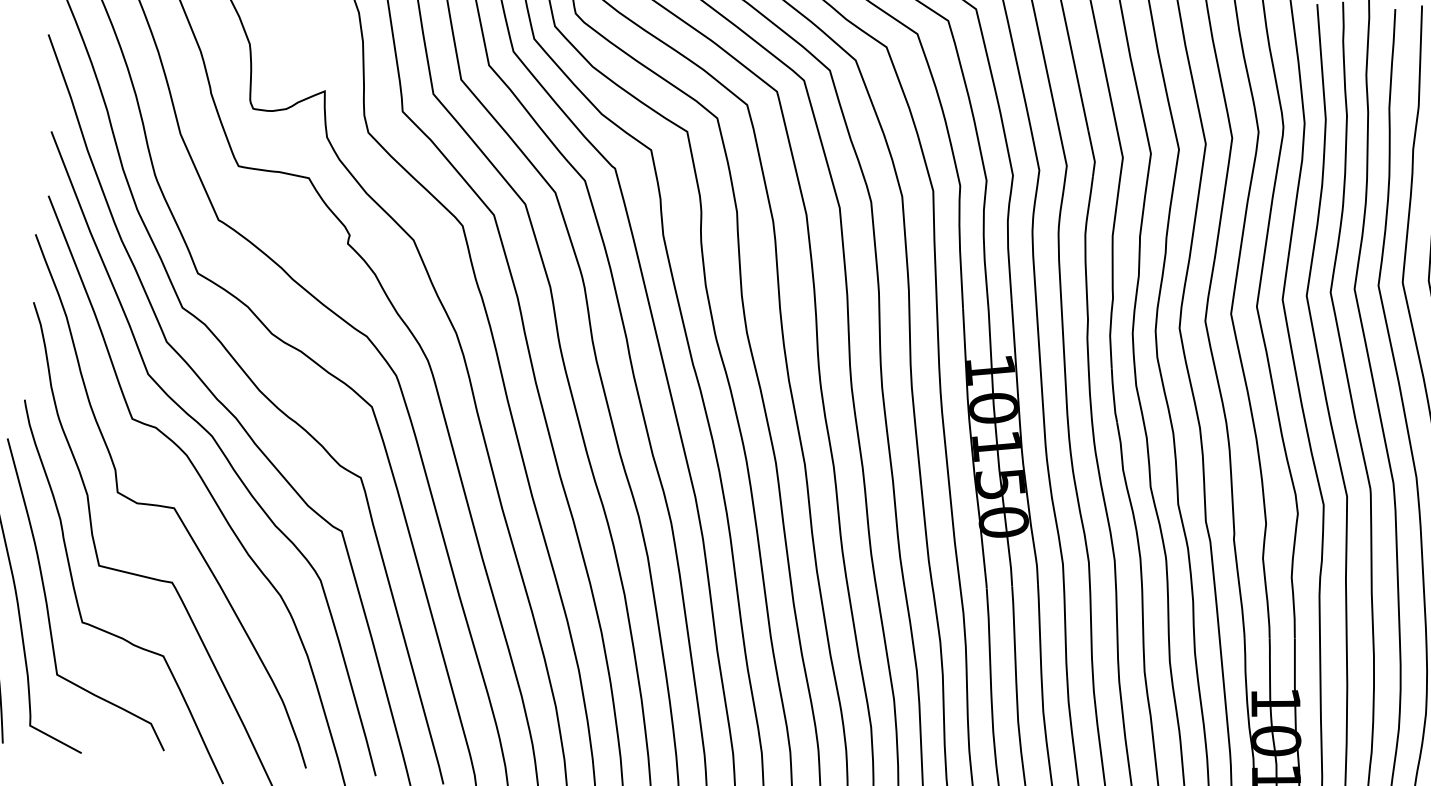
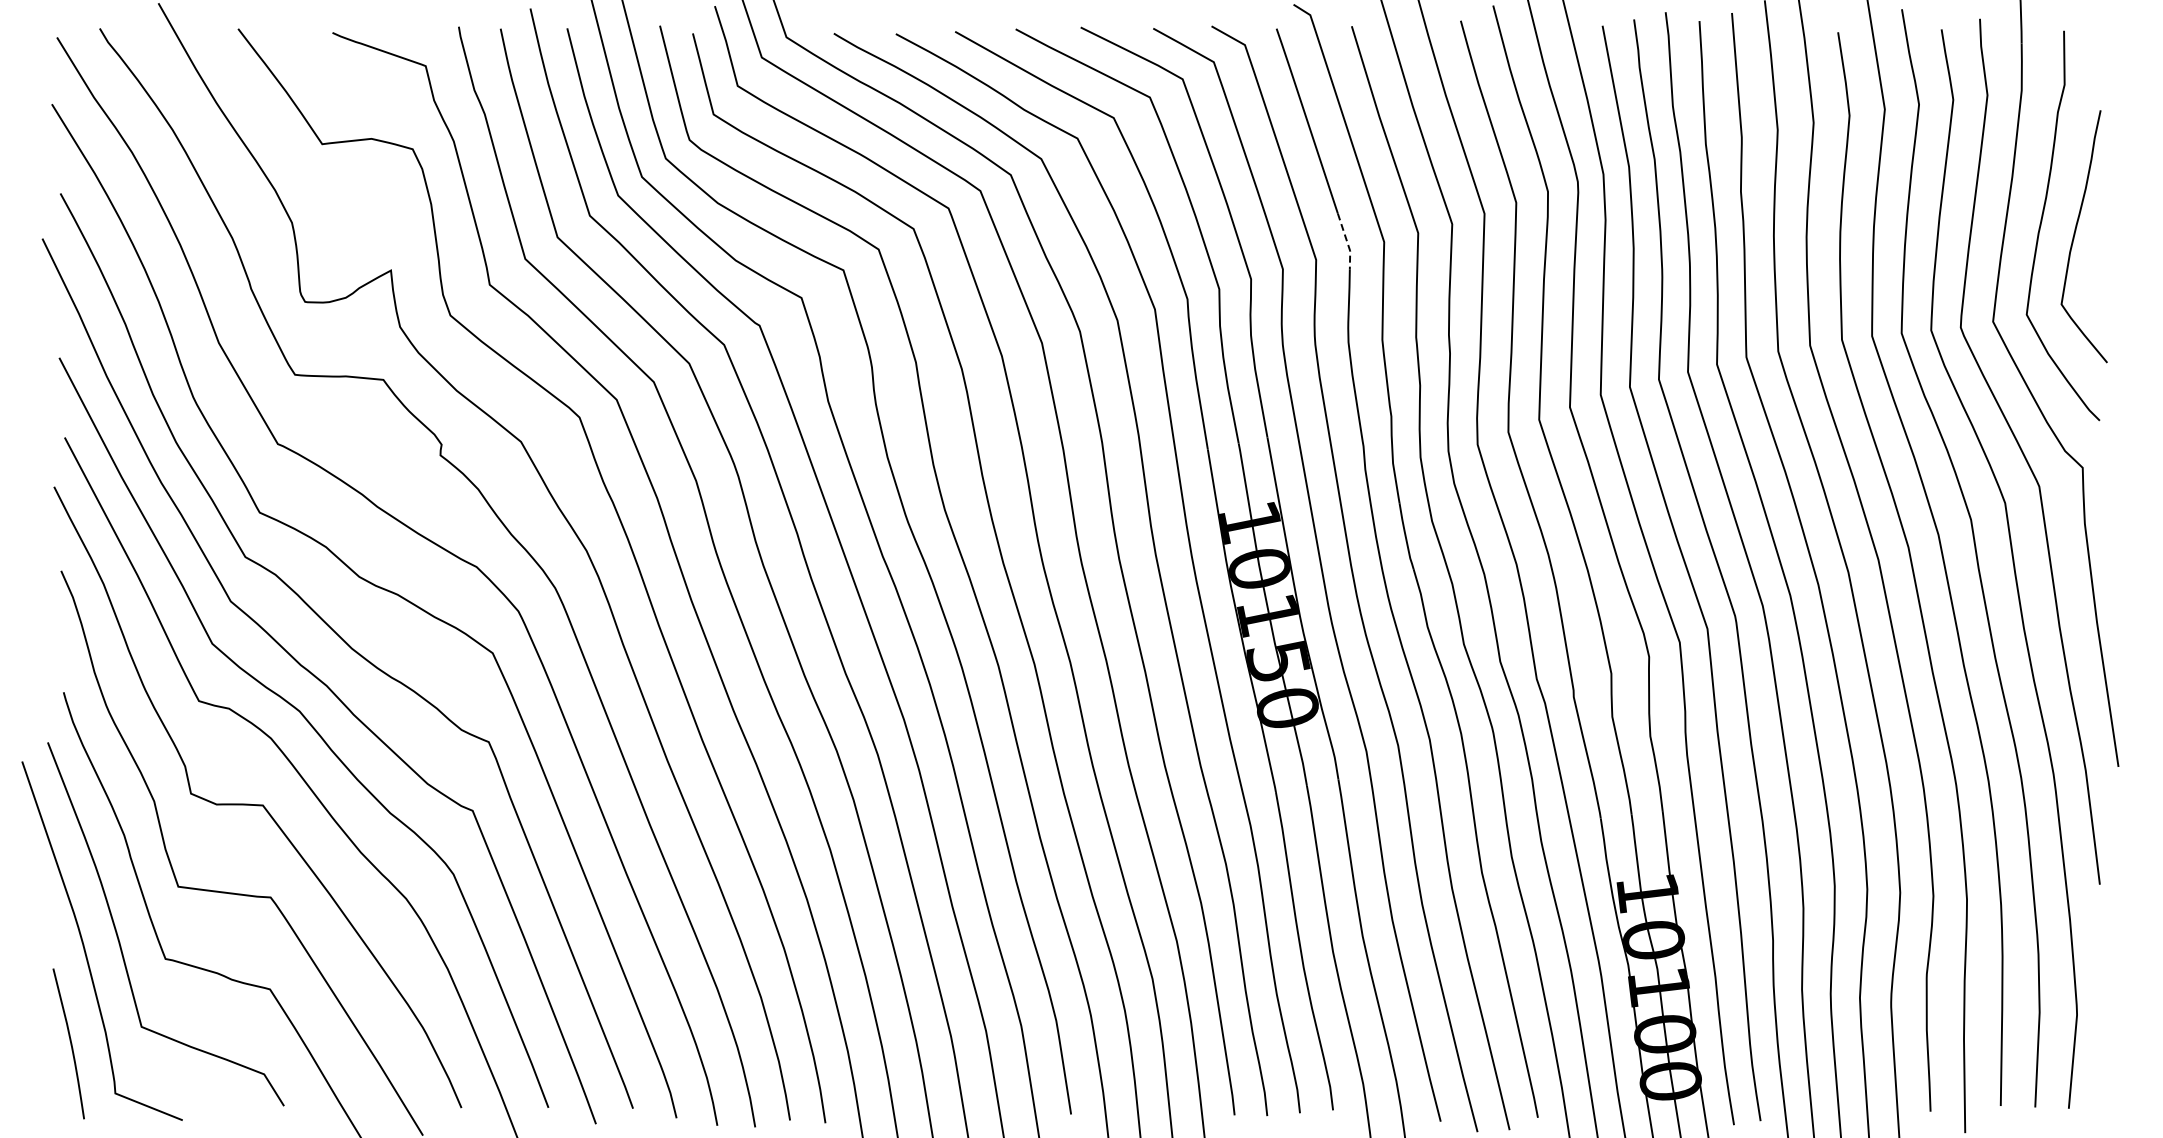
line: (1093, 153) -> (1347, 241), solid -> dashed

